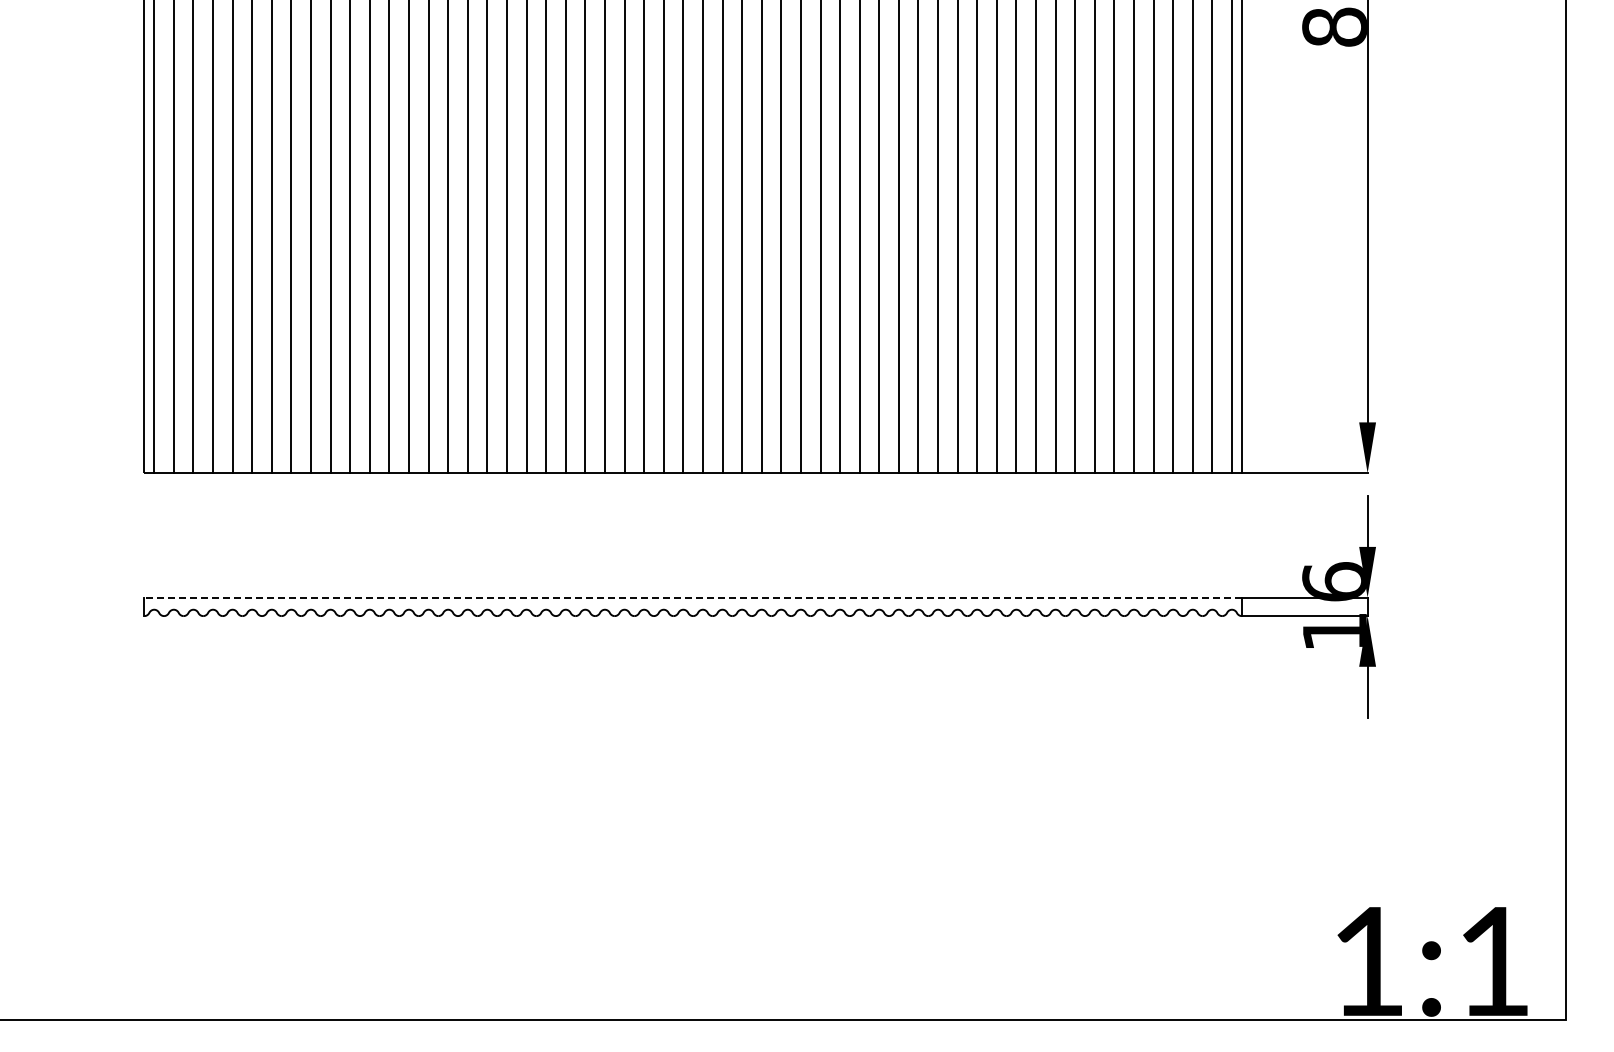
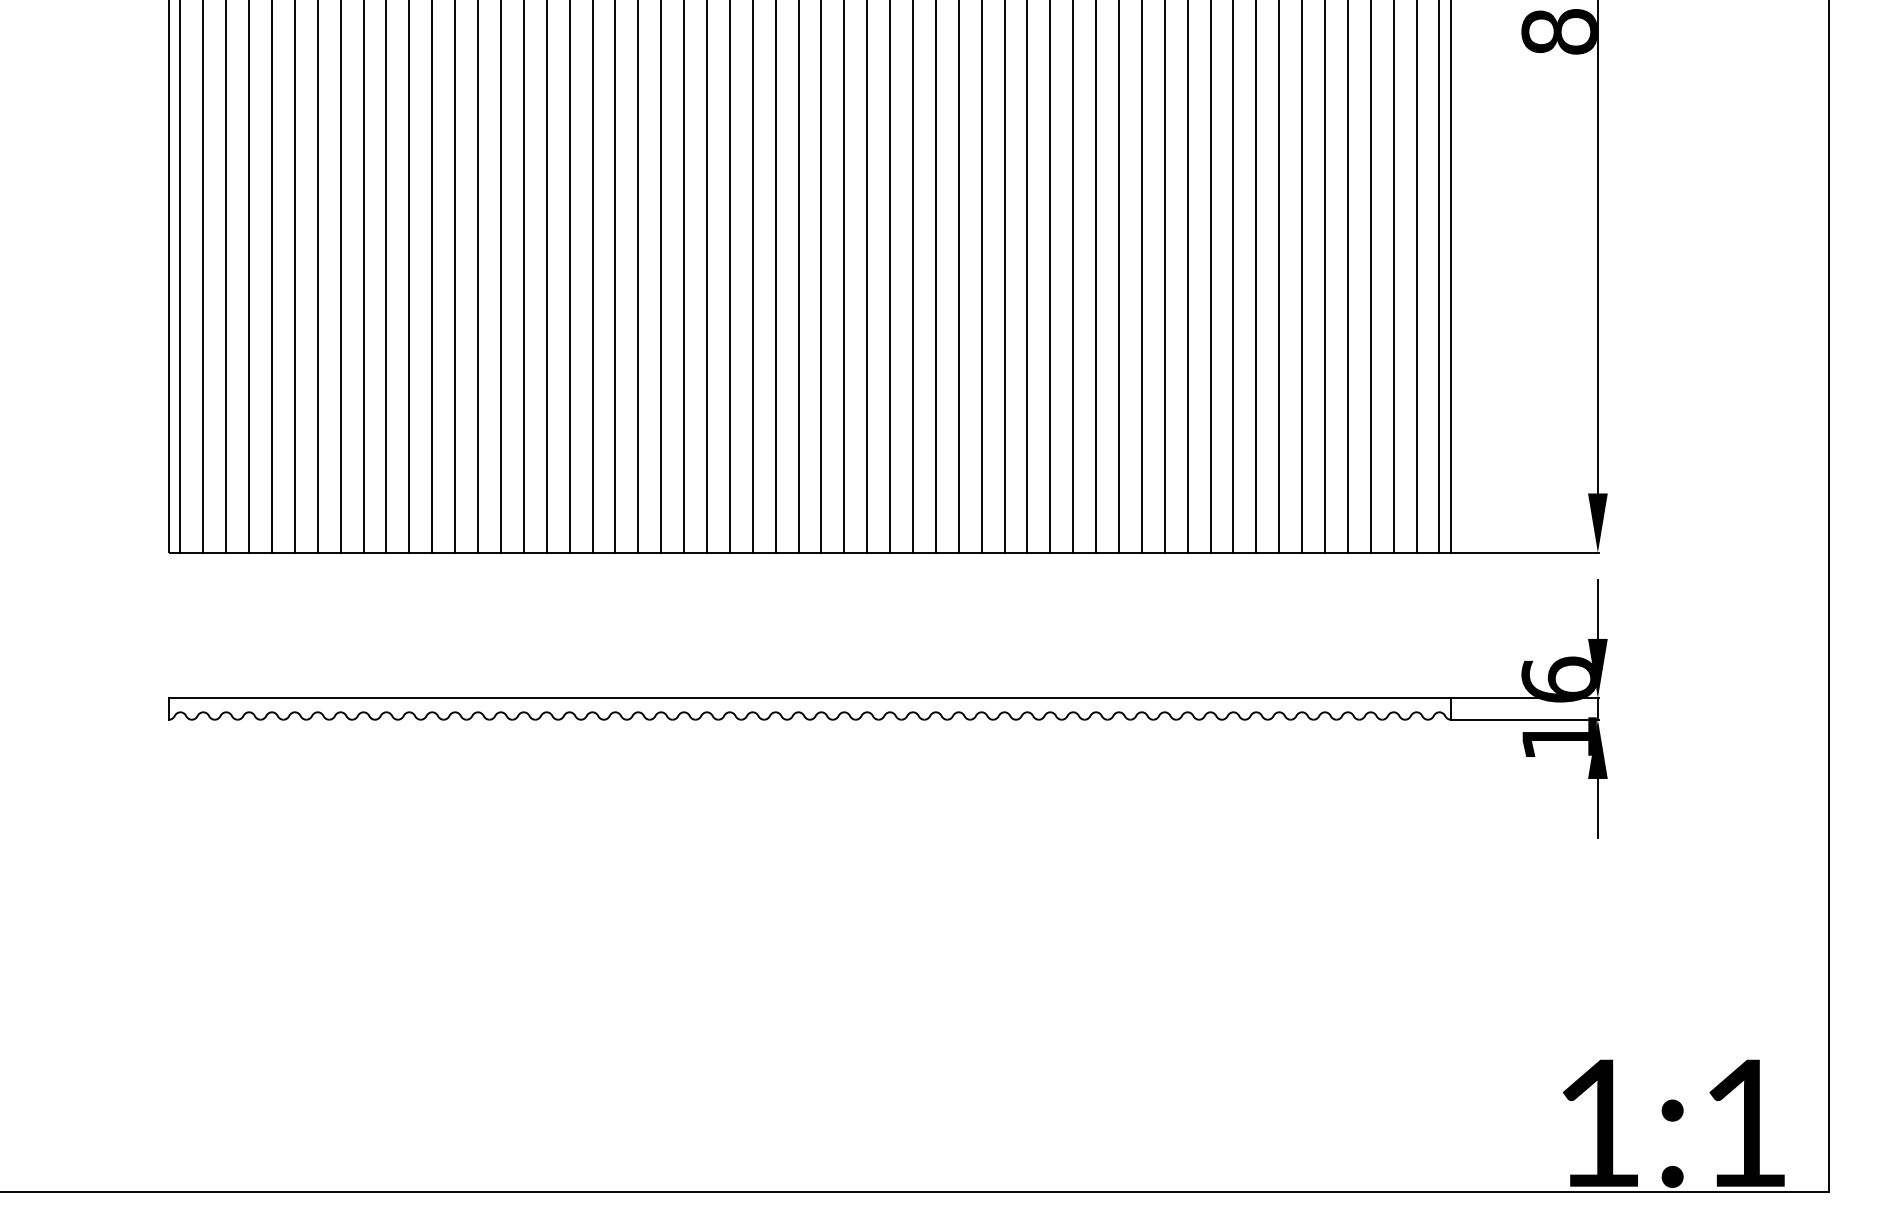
line: (693, 597) -> (810, 698), dashed -> solid

